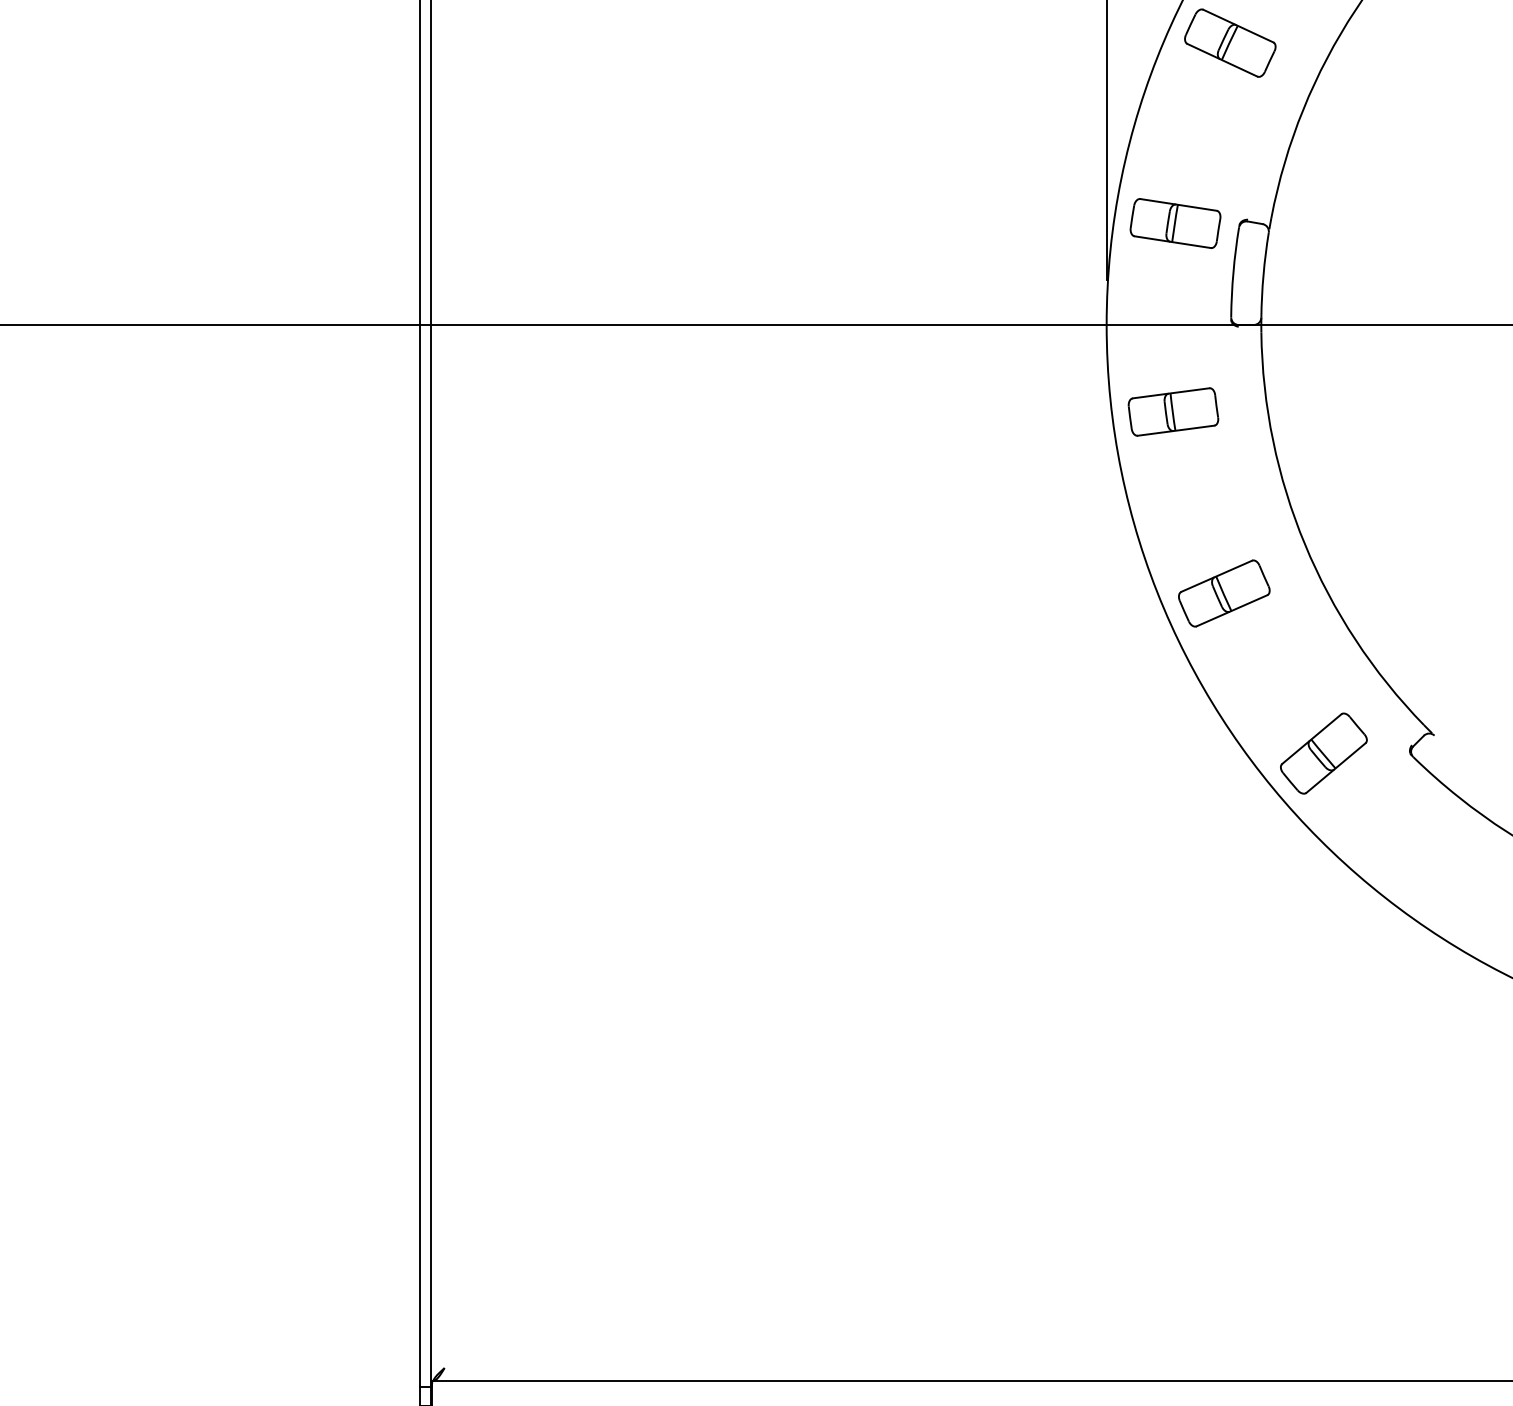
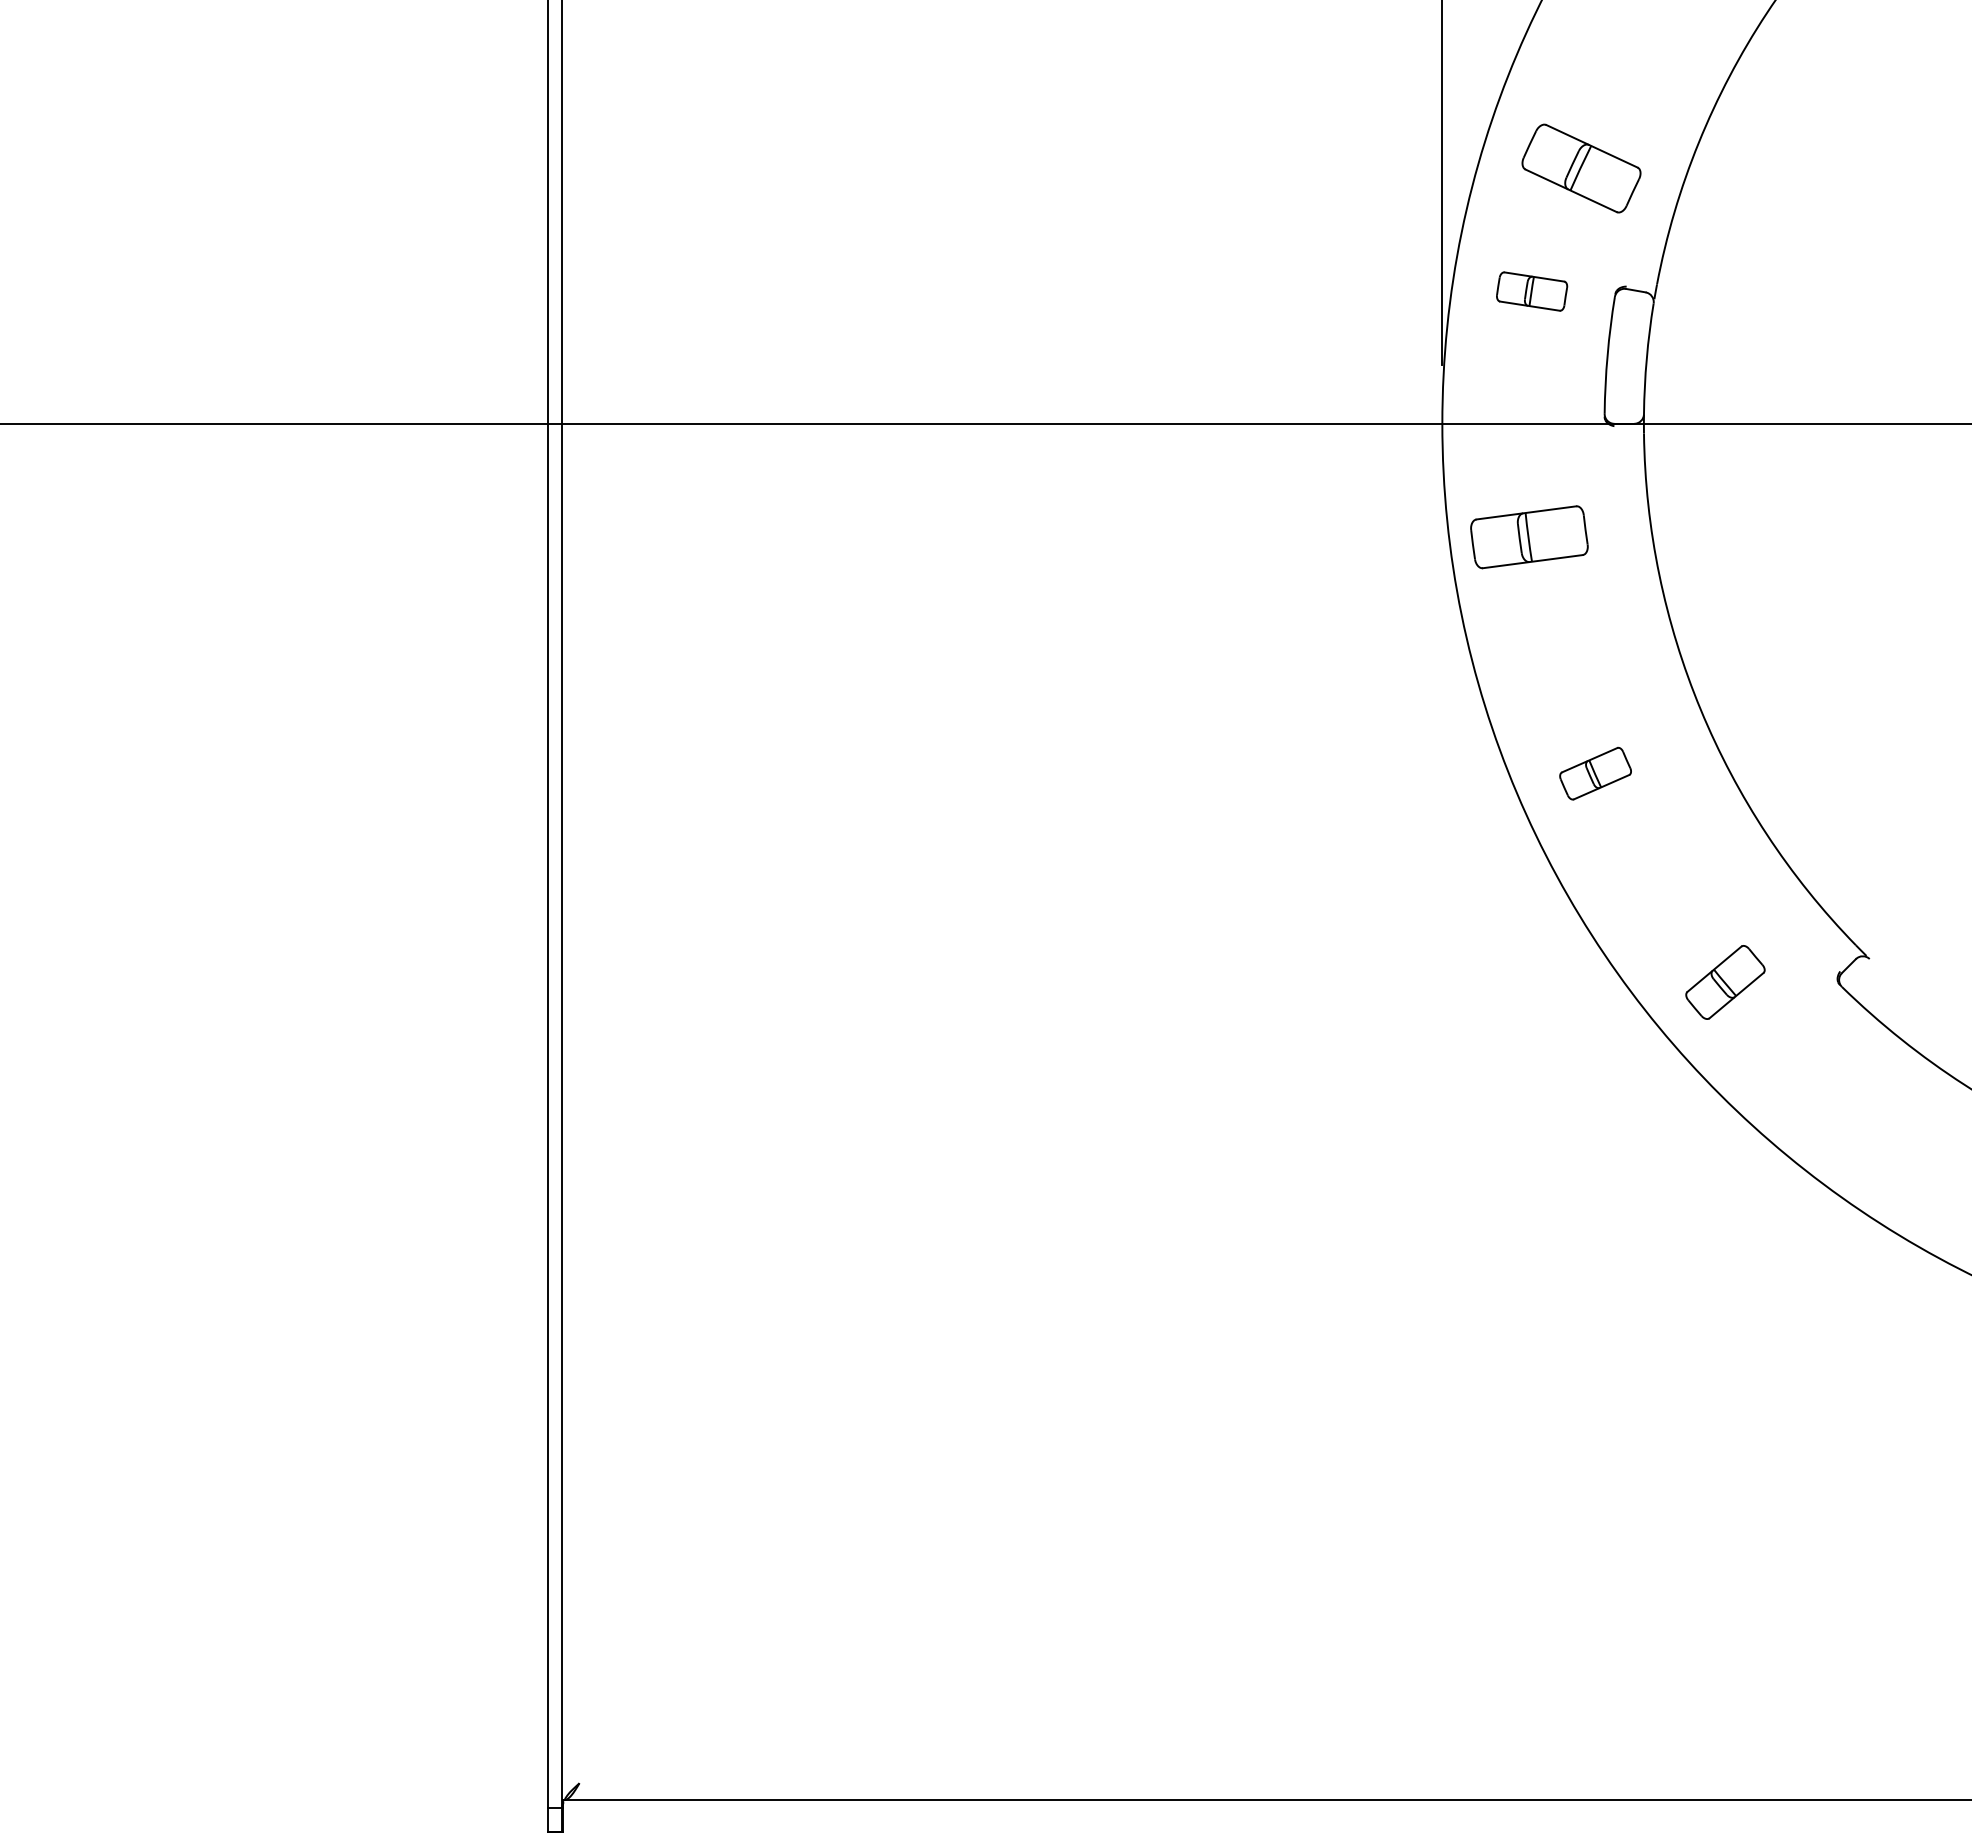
part: (1230, 43) -> (1581, 168), moved
part: (1175, 223) -> (1531, 291), size x0.6
part: (1224, 593) -> (1595, 773), size x0.6
part: (1323, 753) -> (1725, 982), size x0.7

